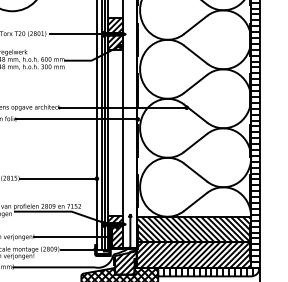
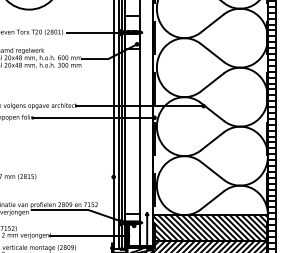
hatch: (115, 34) -> (132, 32), removed
line: (58, 178) -> (75, 176), removed
hatch: (115, 231) -> (132, 229), removed
line: (78, 249) -> (95, 247), removed

